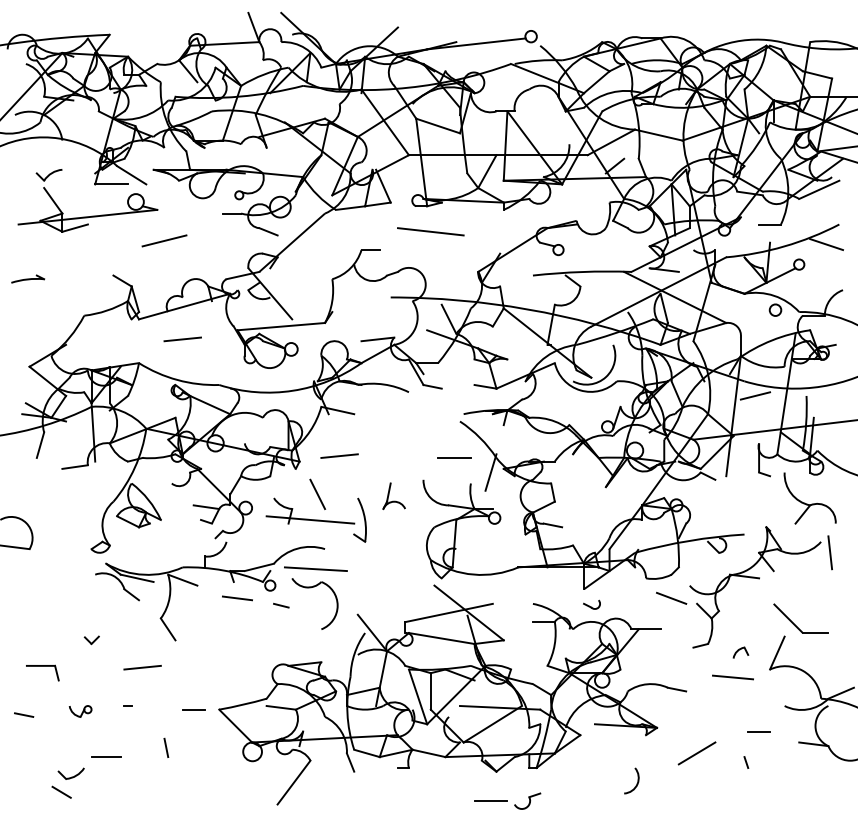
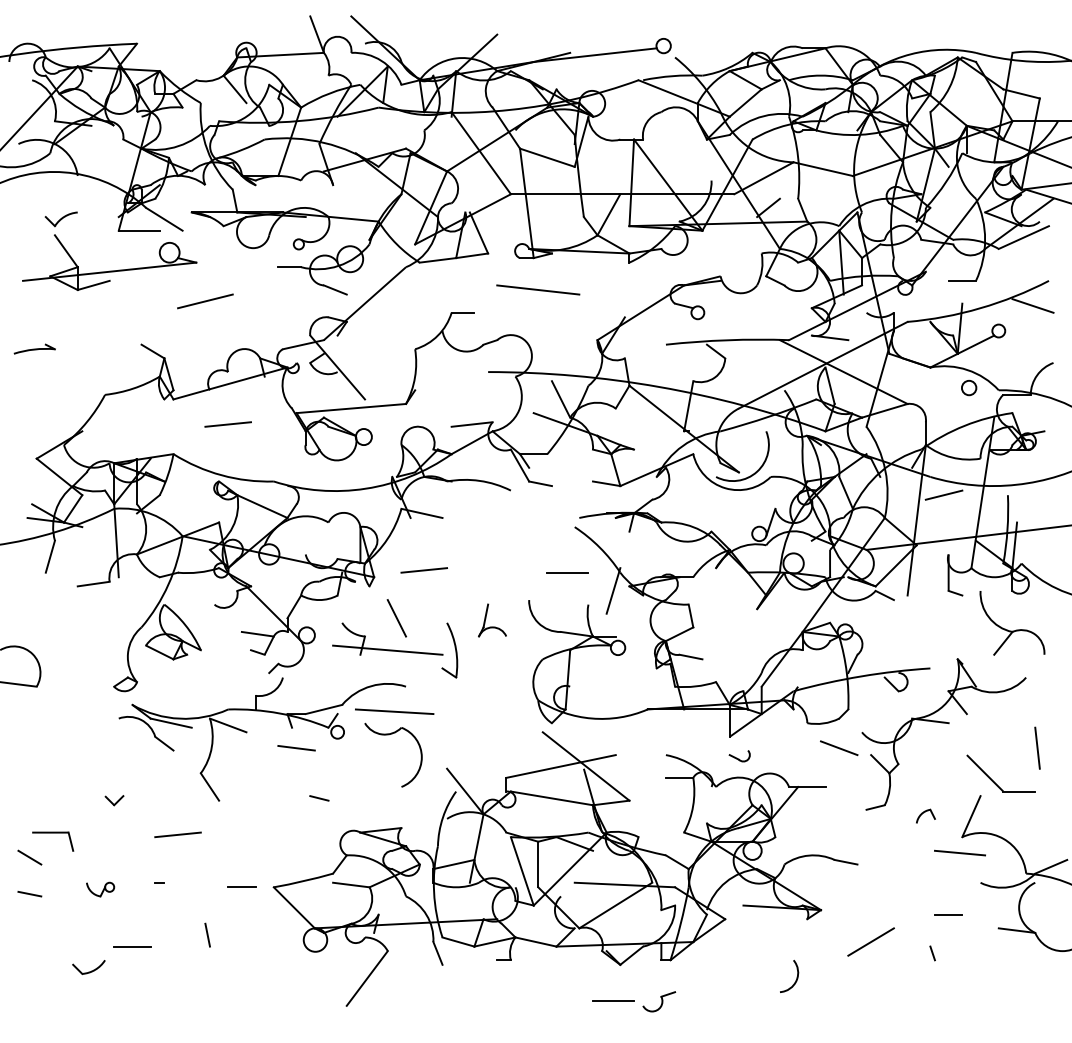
line: (830, 552) -> (1037, 747), moved
line: (281, 605) -> (319, 798), moved
line: (732, 677) -> (959, 852), moved
line: (61, 792) -> (29, 857), moved

